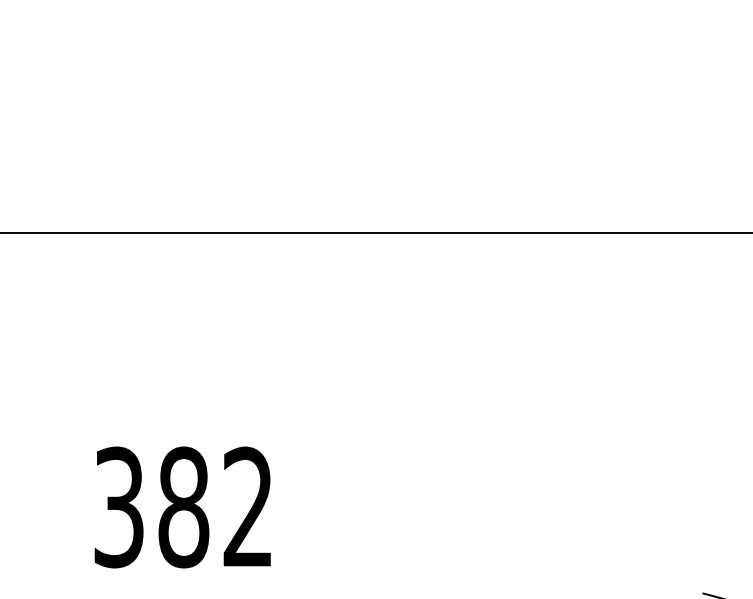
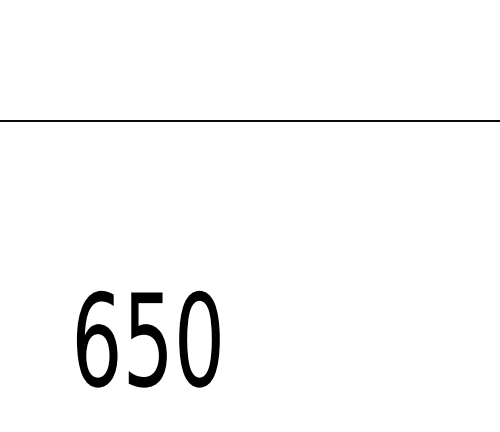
text: (184, 507) -> (148, 339), 382 -> 650

